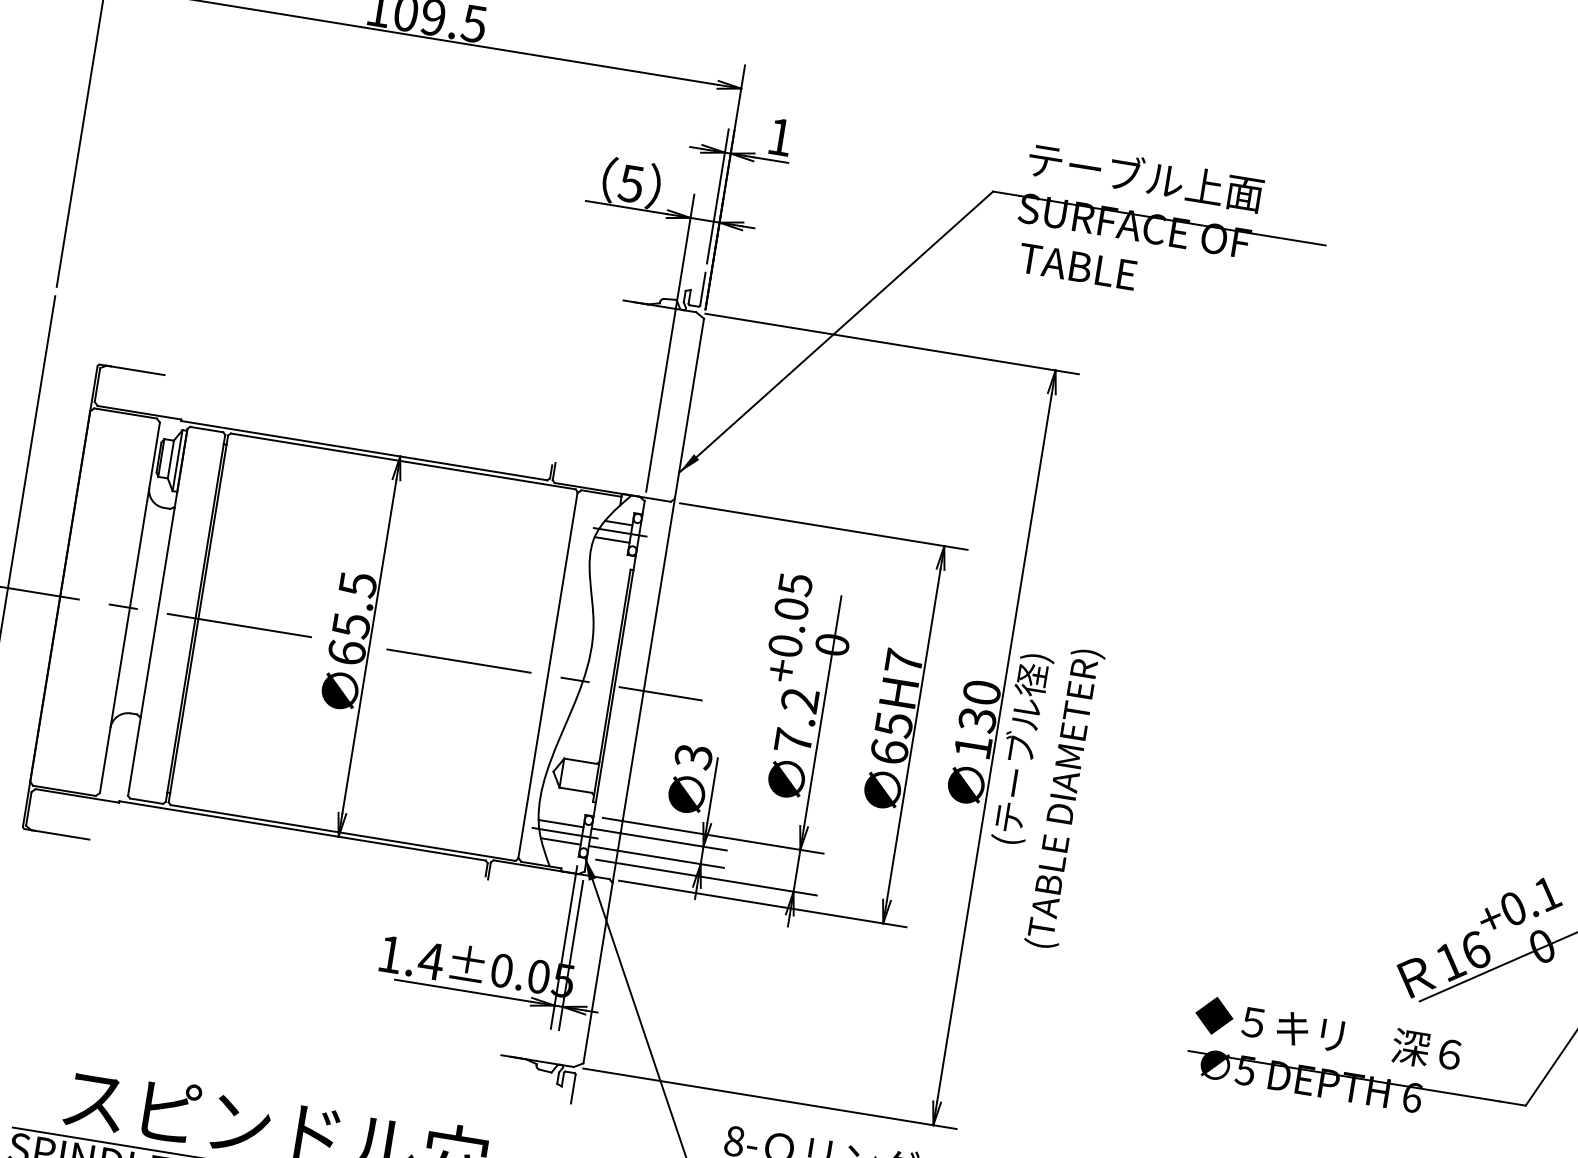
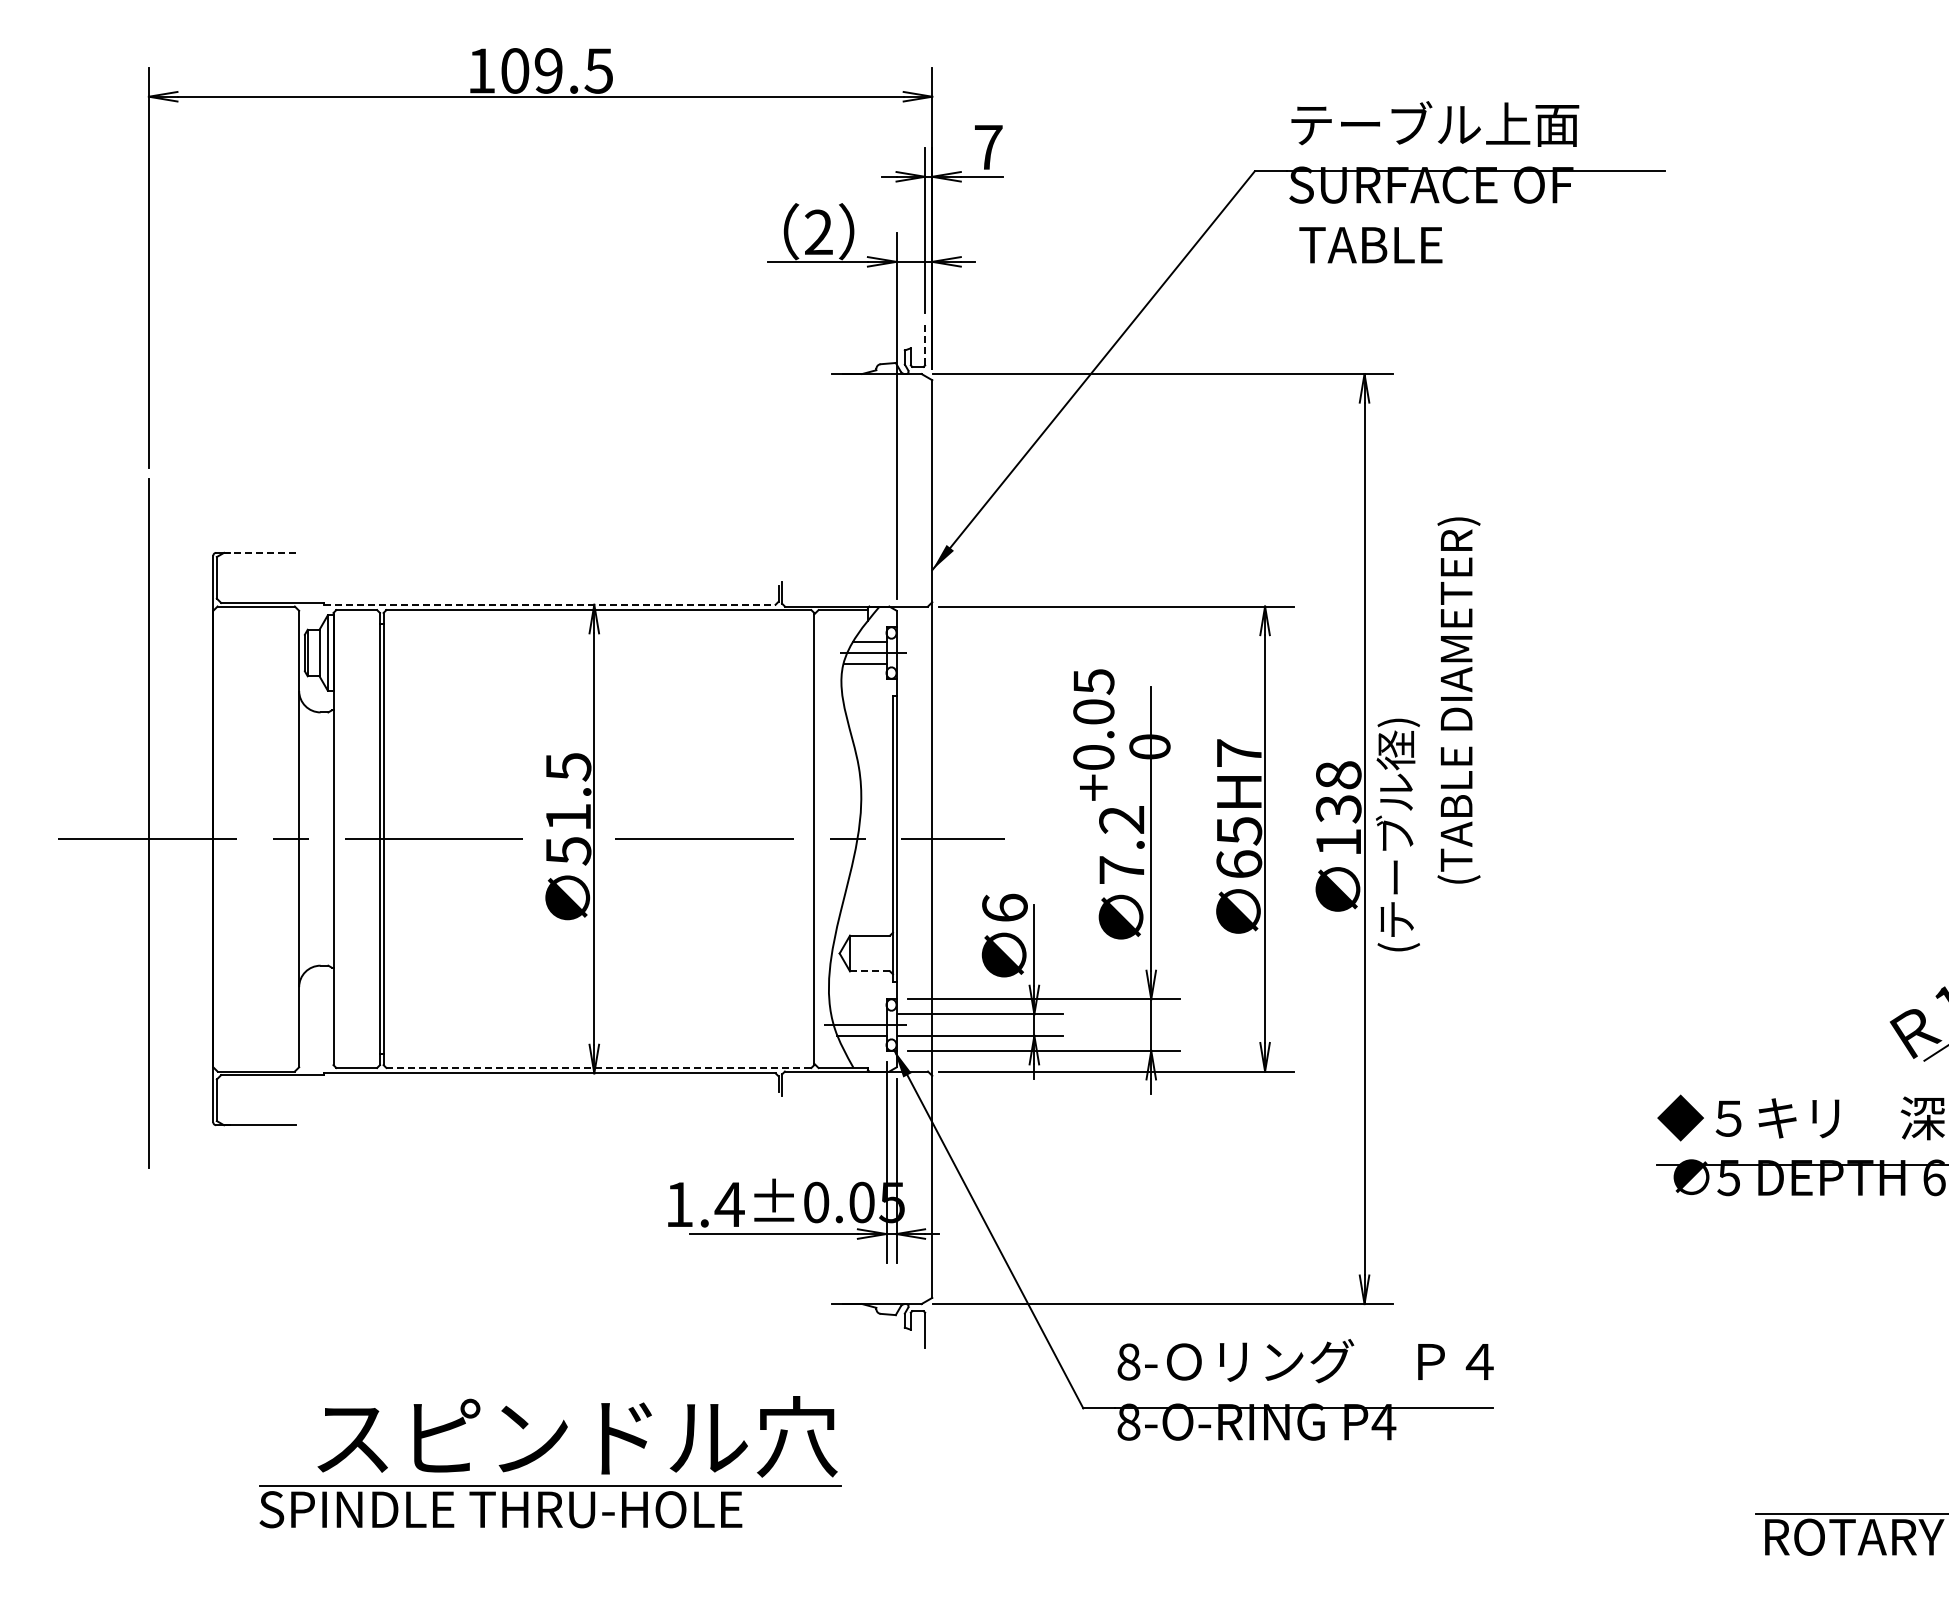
text: (780, 137) -> (988, 147), 1 -> 7
text: (631, 183) -> (818, 232), 5 -> 2
line: (703, 289) -> (925, 345), solid -> dashed
line: (135, 370) -> (259, 552), solid -> dashed
line: (363, 450) -> (549, 604), solid -> dashed
text: (349, 639) -> (568, 834), 65.5 -> 51.5
text: (981, 692) -> (1338, 775), 130 -> 138
text: (693, 756) -> (1004, 907), 3 -> 6
line: (575, 790) -> (869, 971), solid -> dashed
text: (1064, 798) -> (1458, 700), moved
line: (560, 823) -> (858, 1014), removed
line: (343, 832) -> (599, 1067), solid -> dashed

